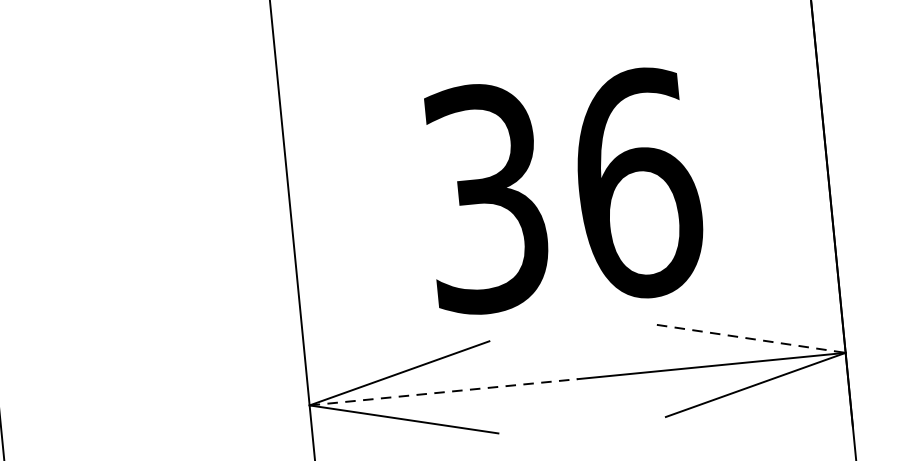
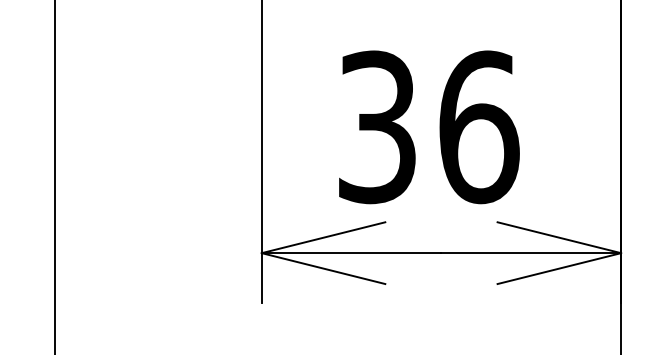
text: (563, 191) -> (429, 127), moved
line: (751, 338) -> (559, 237), dashed -> solid
line: (443, 392) -> (351, 253), dashed -> solid

